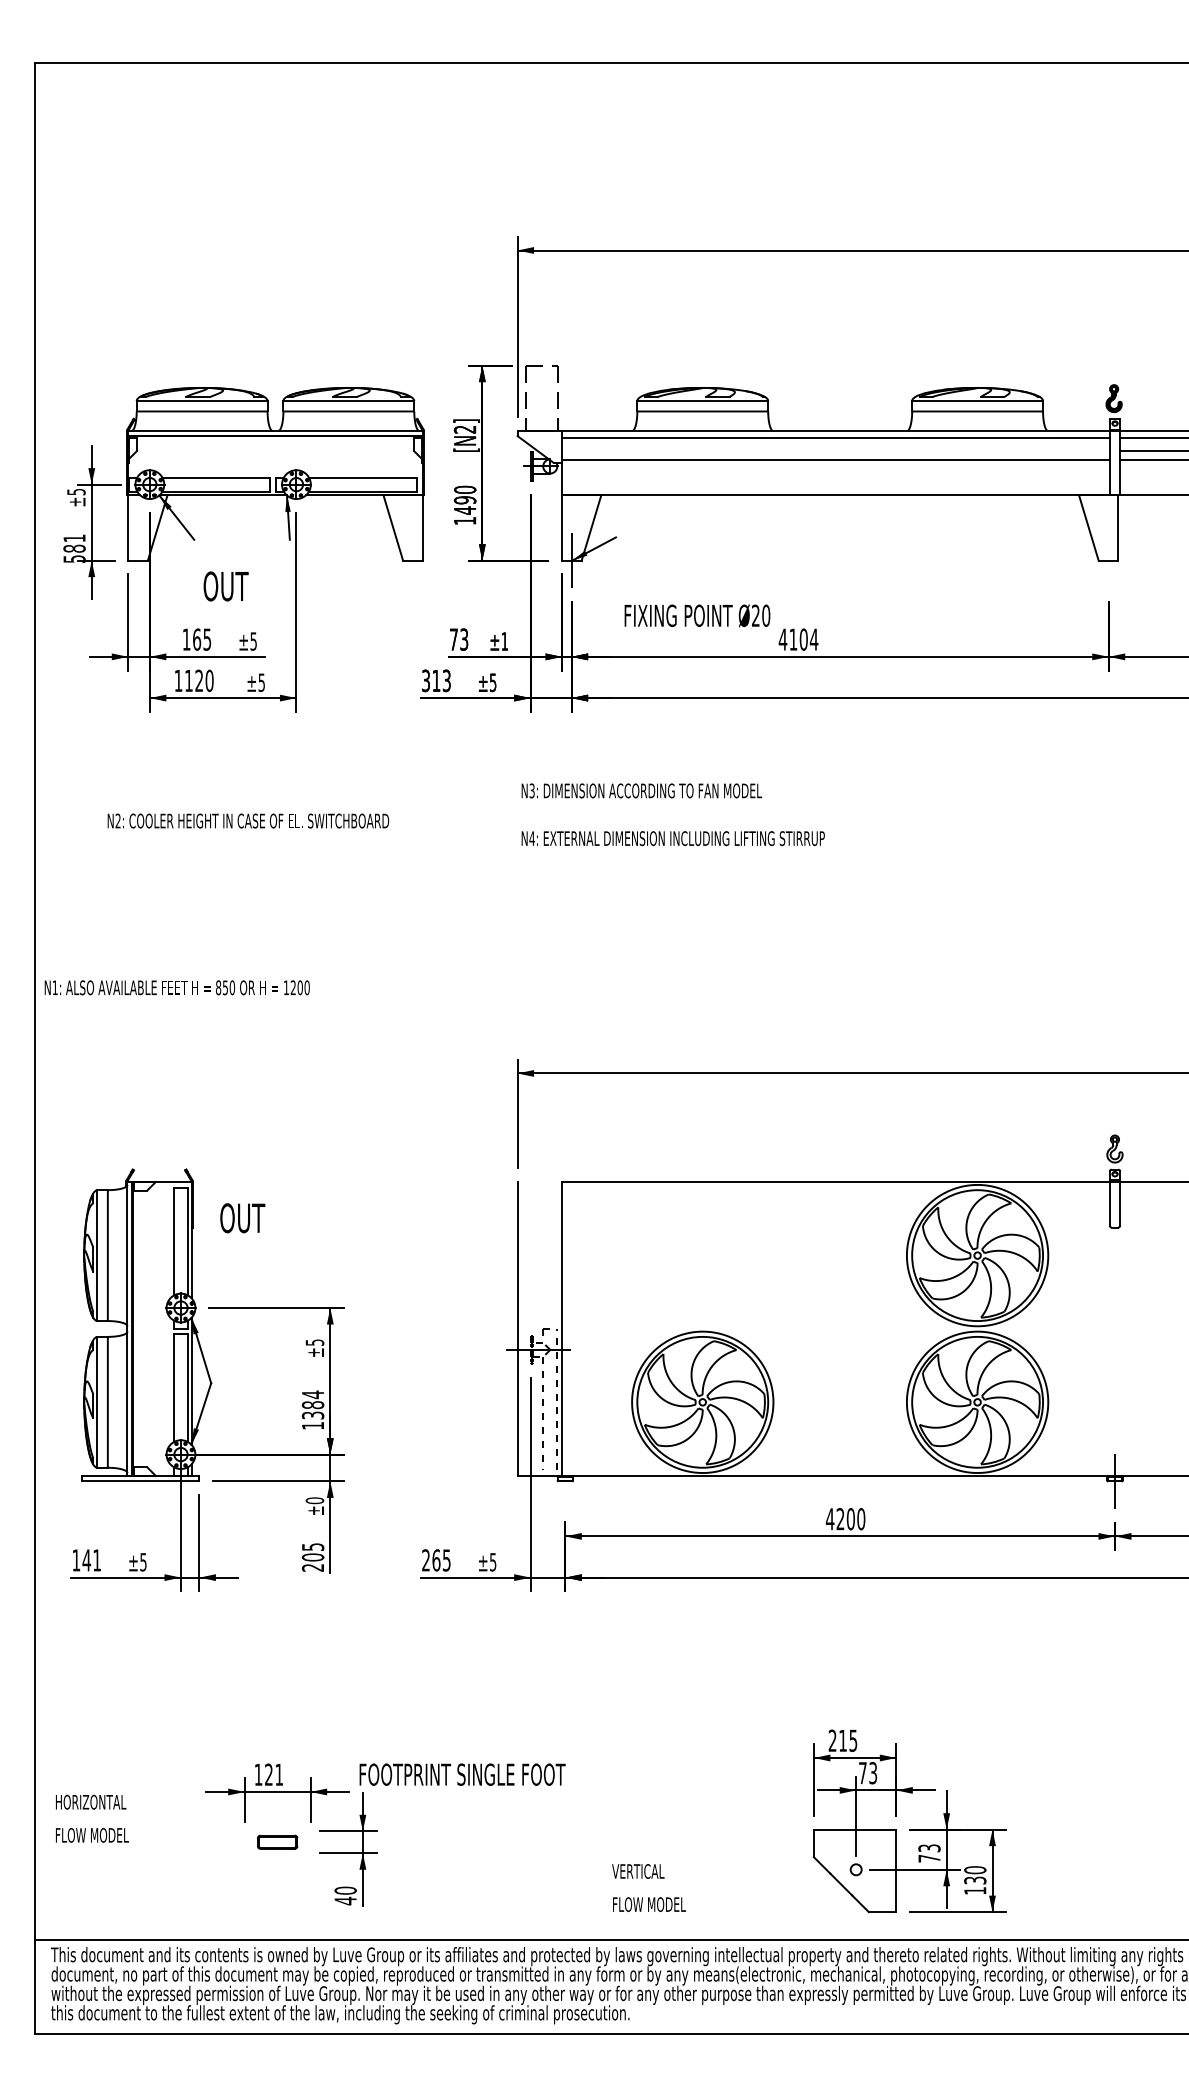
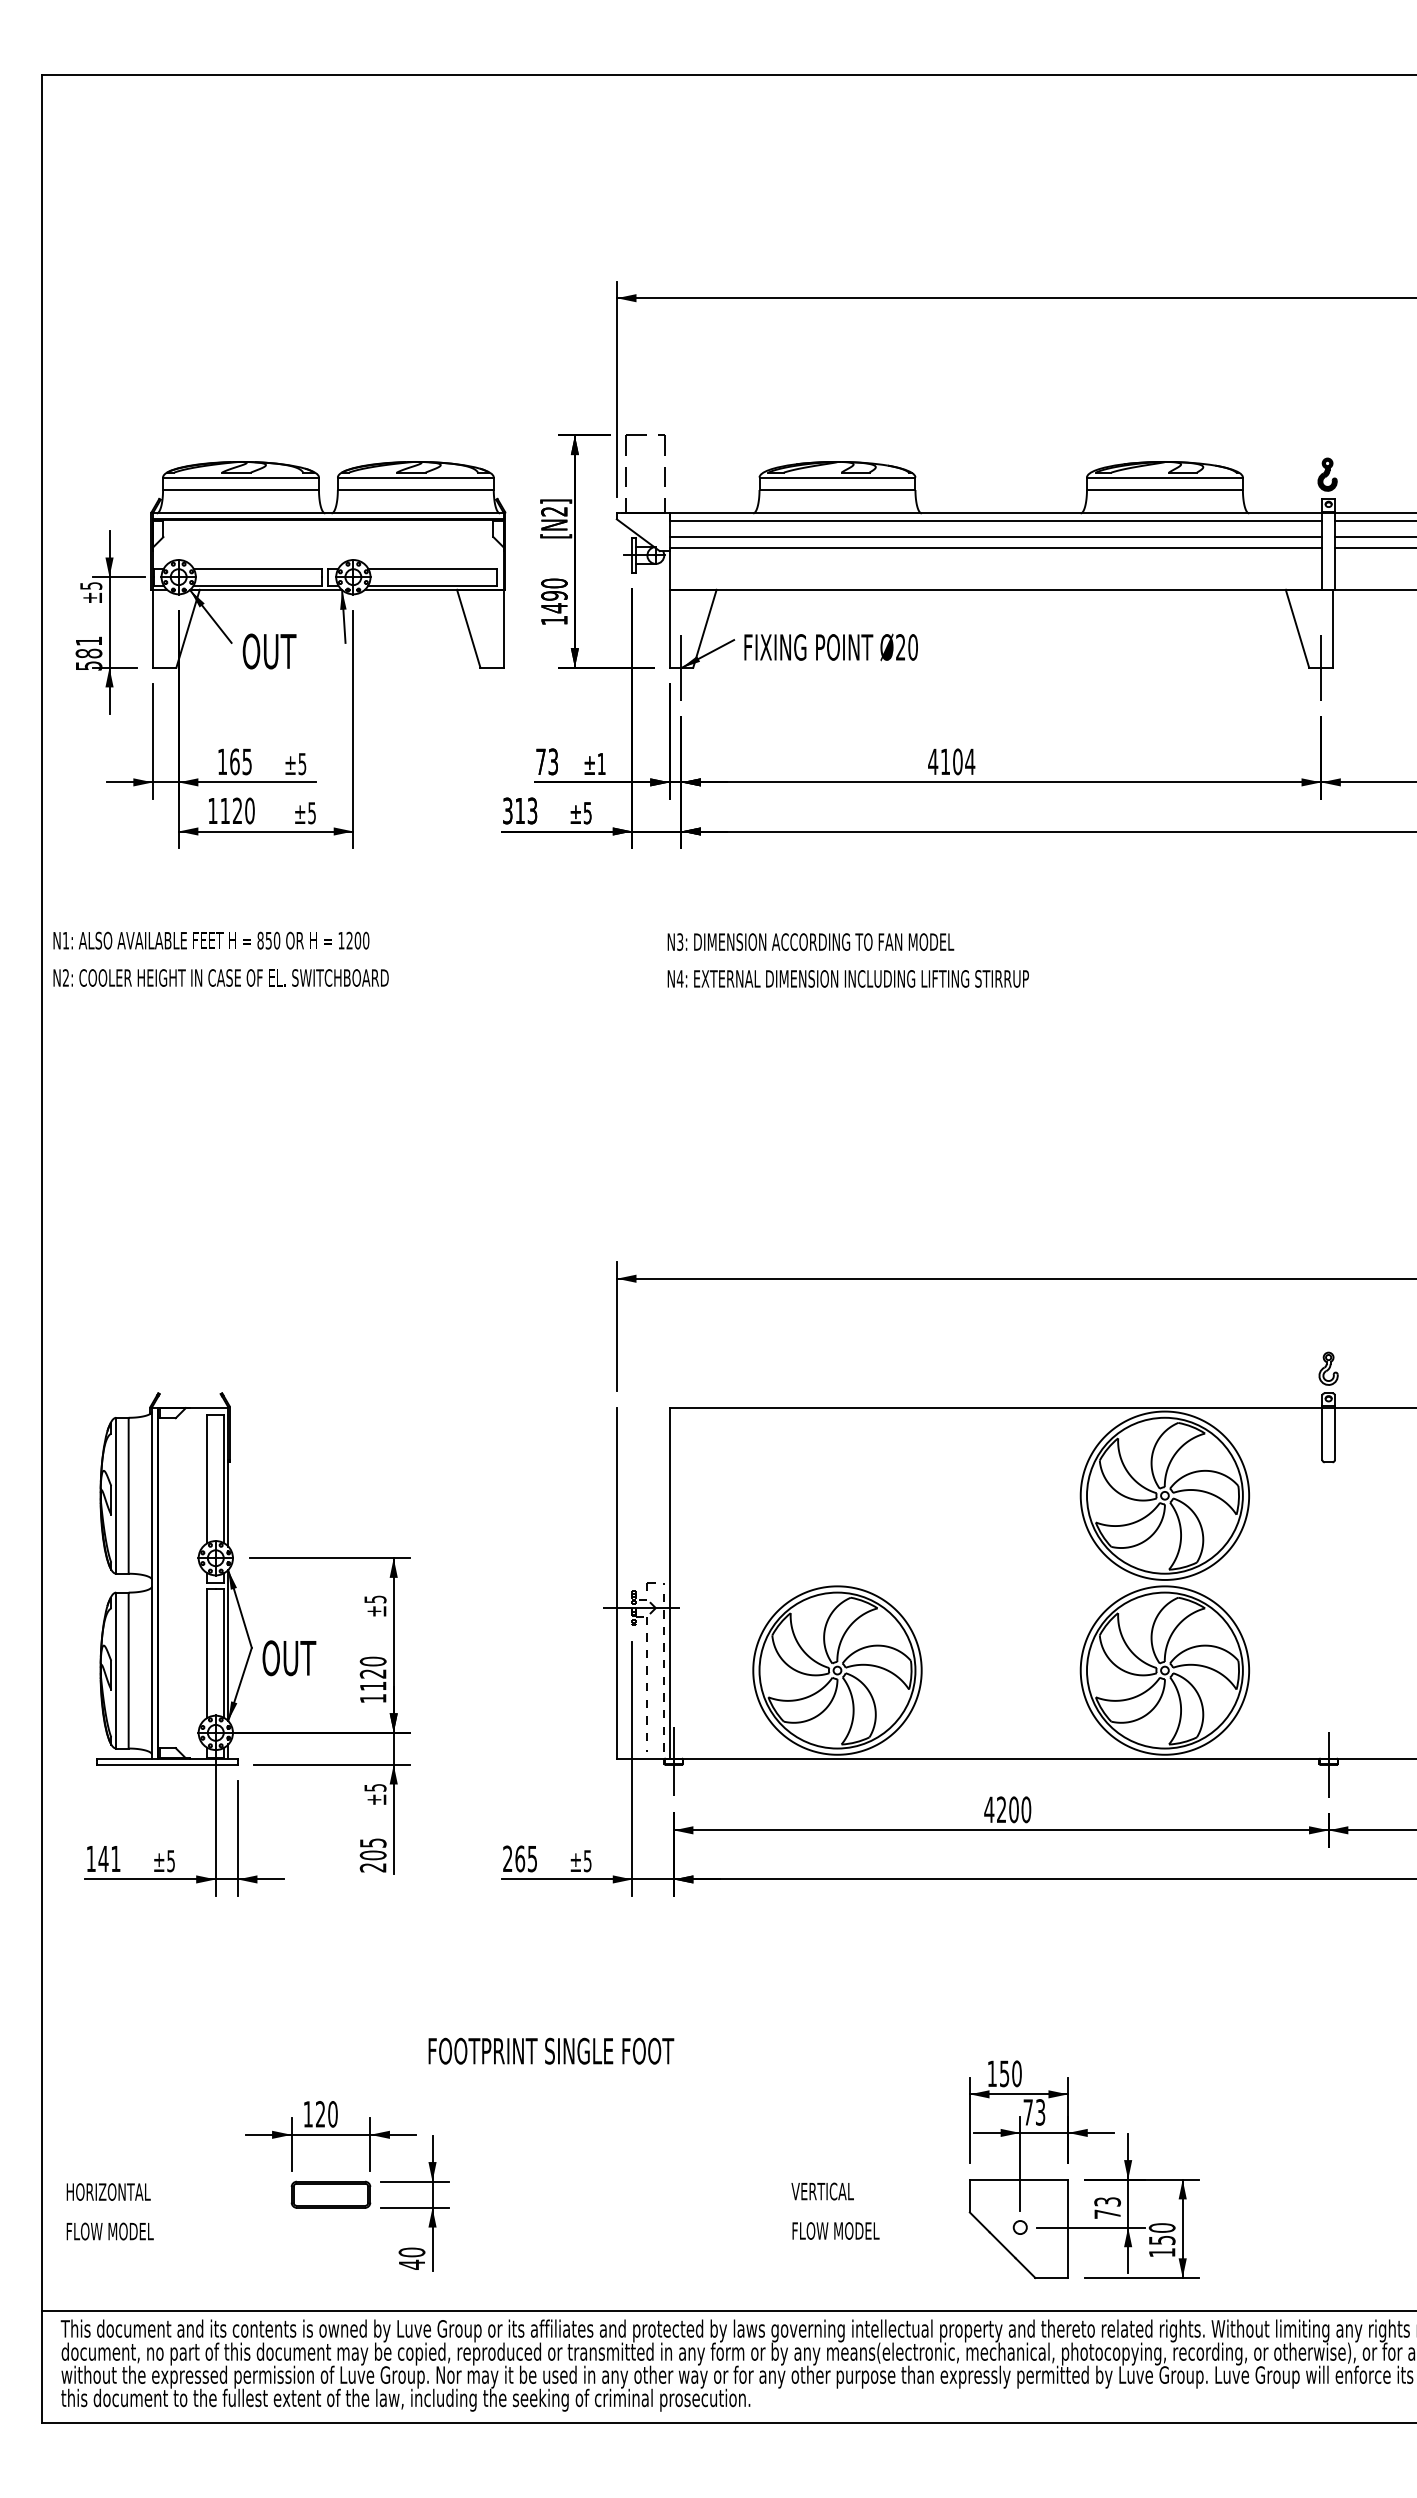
line: (835, 451) -> (995, 537), added
line: (1108, 560) -> (1321, 667), added
text: (226, 586) -> (269, 651), moved
text: (696, 615) -> (830, 647), moved
text: (641, 790) -> (810, 941), moved
text: (247, 820) -> (220, 977), moved
text: (672, 838) -> (847, 978), moved
text: (177, 987) -> (211, 940), moved
text: (242, 1218) -> (289, 1658), moved
text: (312, 1404) -> (372, 1673), 1384 -> 1120
line: (565, 1478) -> (673, 1761), added
text: (315, 1500) -> (375, 1787), ±0 -> ±5
text: (842, 1740) -> (1004, 2073), 215 -> 150
text: (278, 1774) -> (332, 2114), 121 -> 120
text: (462, 1774) -> (551, 2050), moved
text: (91, 1818) -> (109, 2211), moved
part: (277, 1842) -> (330, 2194), size x1.67
text: (974, 1879) -> (1161, 2239), 130 -> 150
text: (649, 1887) -> (835, 2210), moved

